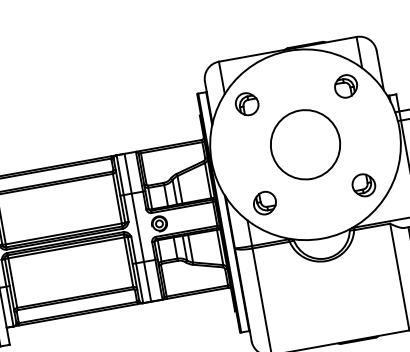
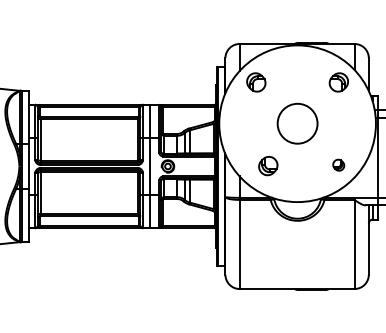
circle: (305, 144) -> (297, 123), size x0.7
part: (363, 185) -> (338, 165), size x0.6
part: (265, 203) -> (268, 166), moved

